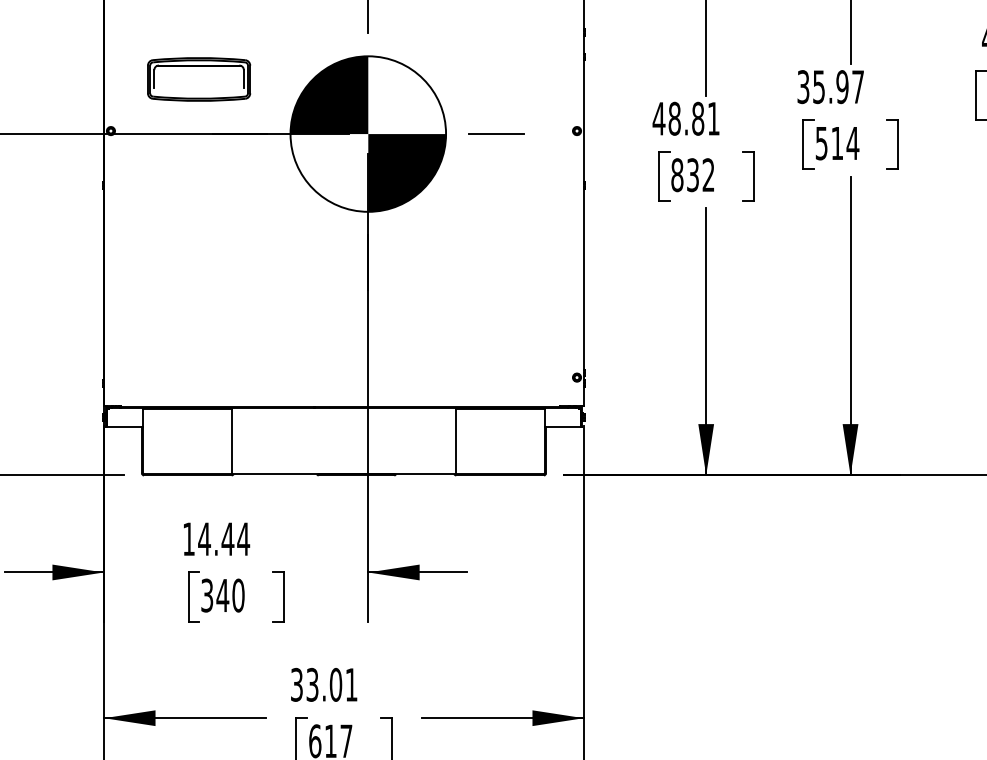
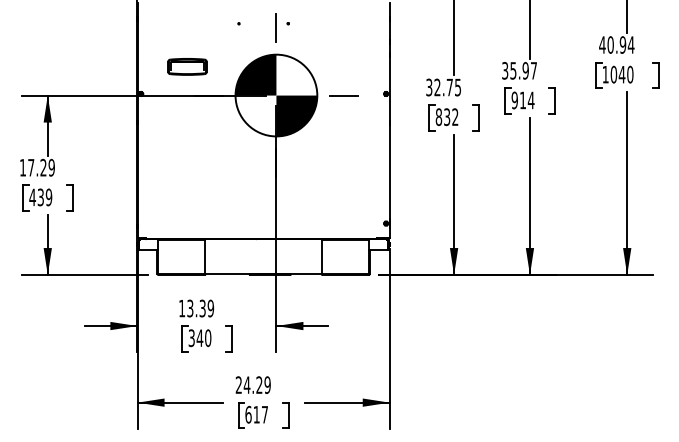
part: (199, 78) -> (187, 66), size x0.71
text: (684, 118) -> (442, 87), 48.81 -> 32.75
text: (821, 141) -> (514, 99), 514 -> 914
text: (223, 539) -> (200, 308), 14.44 -> 13.39
text: (322, 685) -> (252, 385), 33.01 -> 24.29

